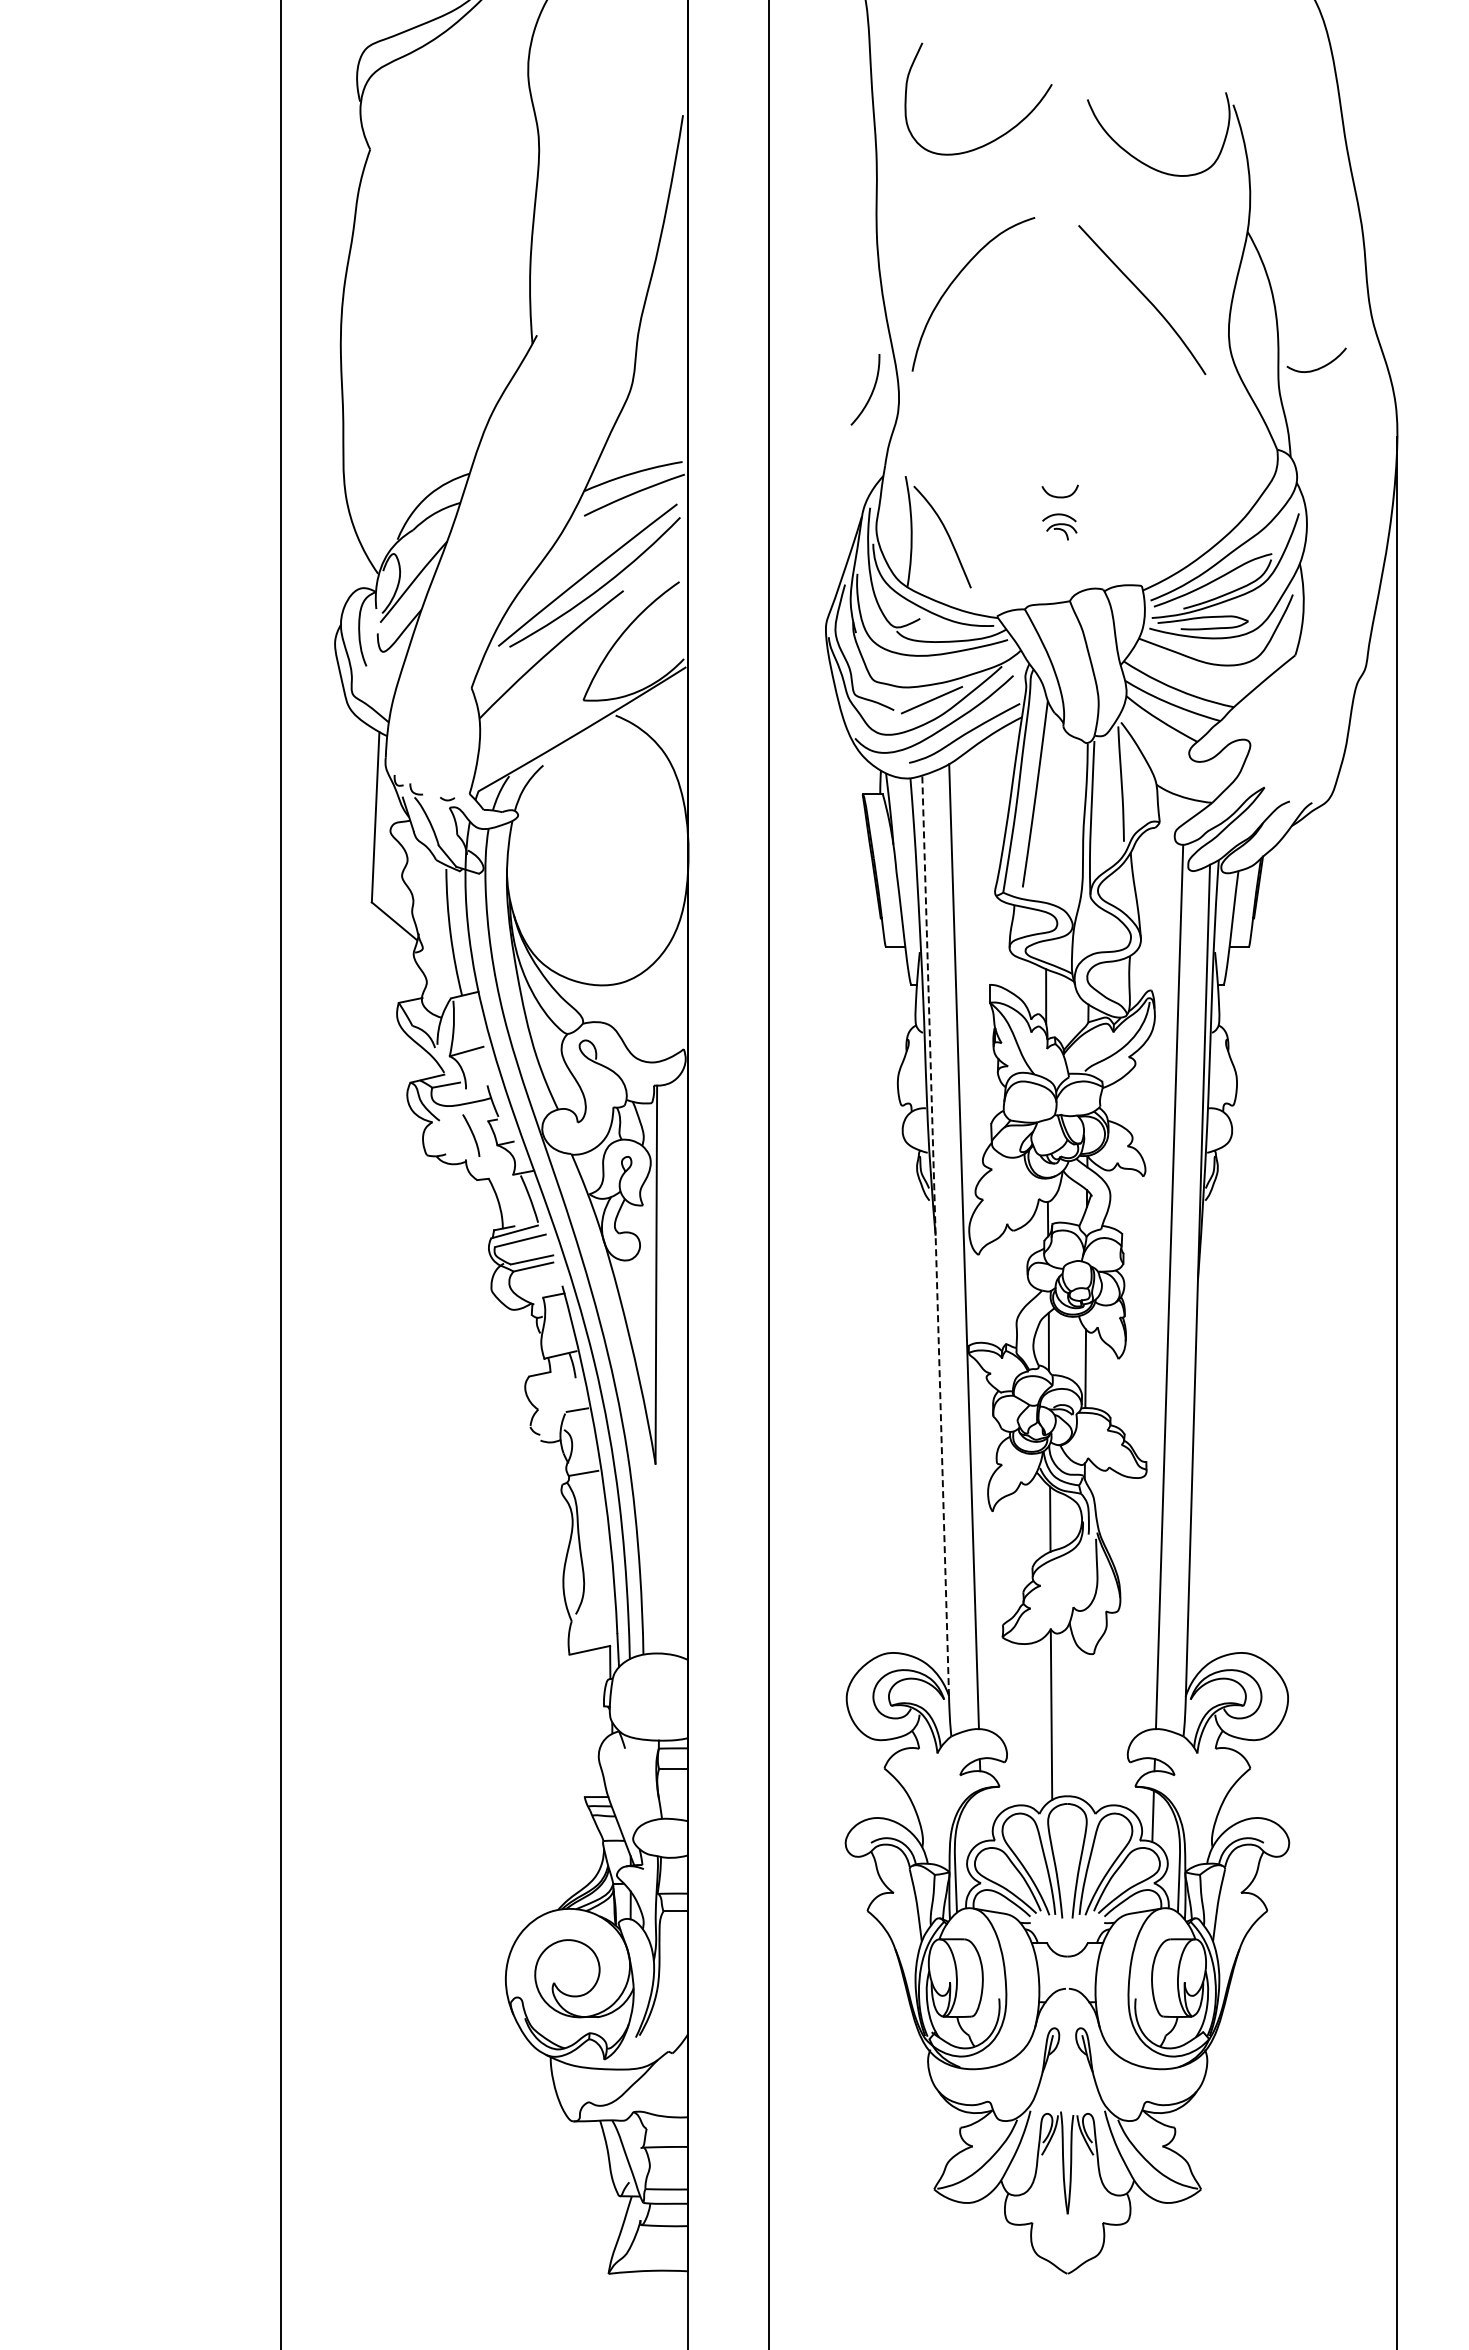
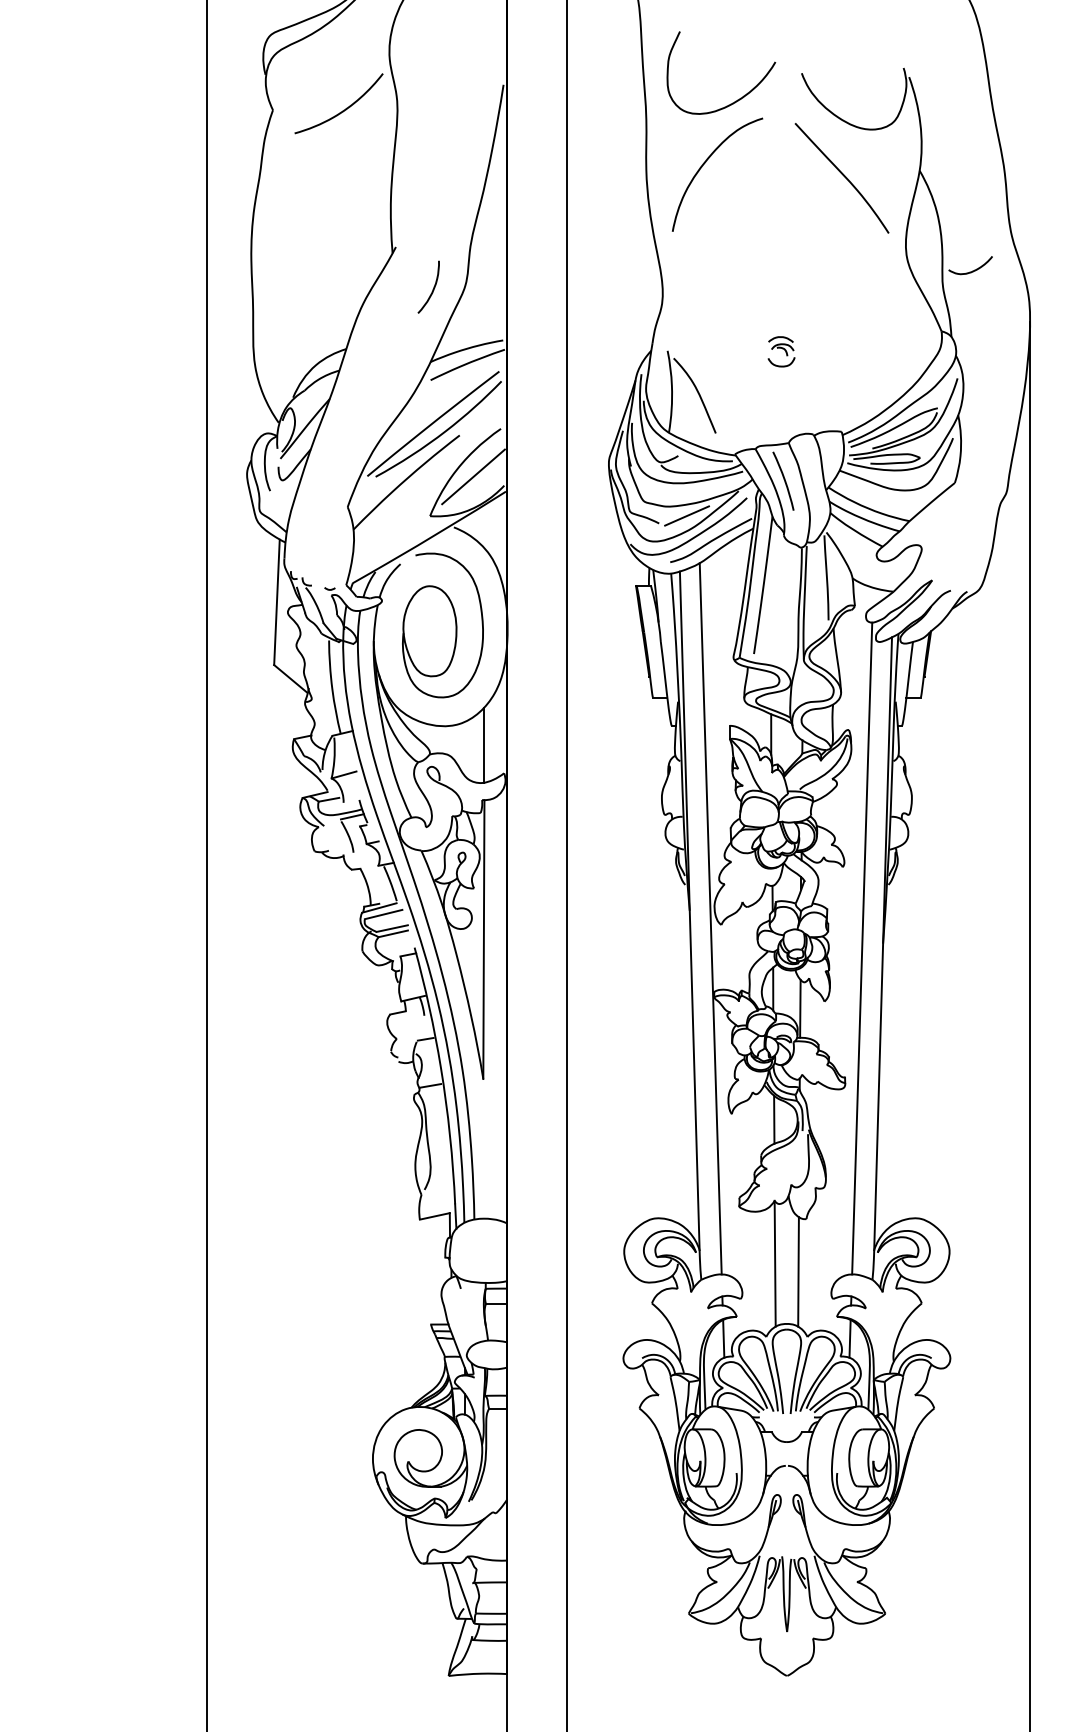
curve: (464, 150) -> (342, 110), added
curve: (955, 280) -> (704, 164), moved
curve: (1144, 297) -> (843, 176), moved
curve: (871, 391) -> (433, 288), moved
part: (1059, 526) -> (781, 345), moved
line: (641, 647) -> (472, 477), added
curve: (1063, 651) -> (784, 480), added
part: (600, 848) -> (442, 625), added
line: (655, 1011) -> (483, 745), added
line: (477, 1107) -> (352, 816), added
line: (935, 1235) -> (689, 910), dashed -> solid
line: (1082, 1725) -> (798, 1271), added
line: (981, 1816) -> (723, 1338), added

